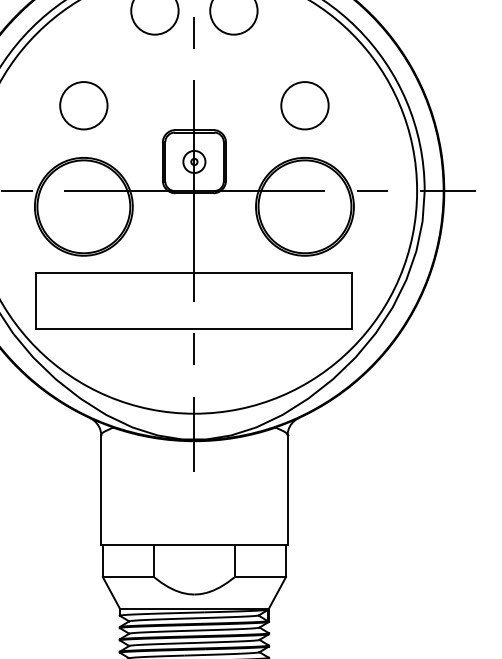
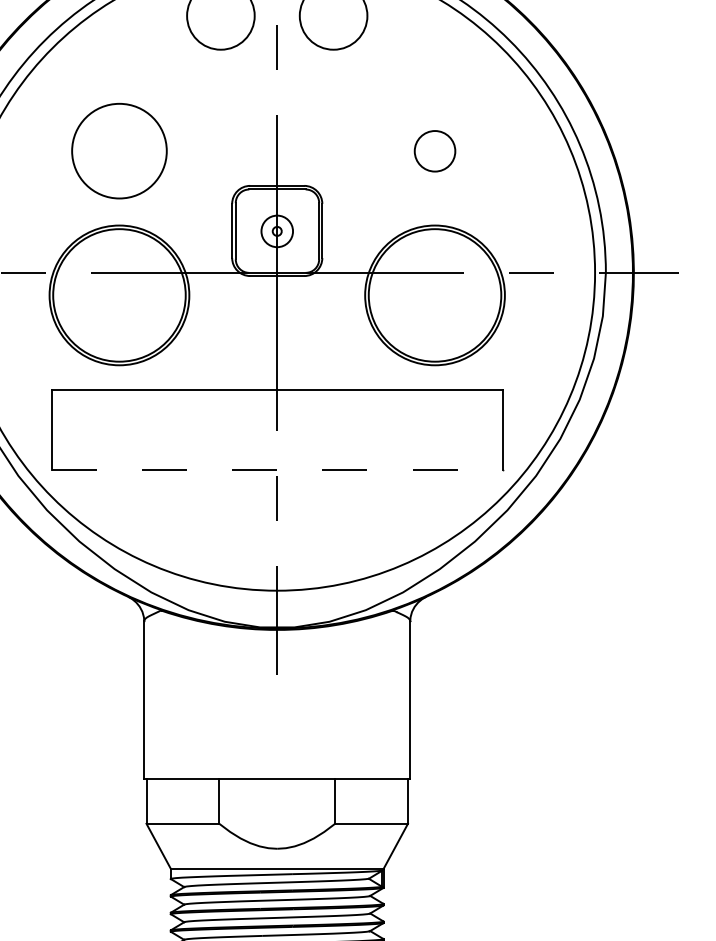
circle: (83, 105) -> (118, 150), size x1.4
circle: (304, 105) -> (434, 150), size x0.6
line: (194, 329) -> (277, 470), solid -> dashed

